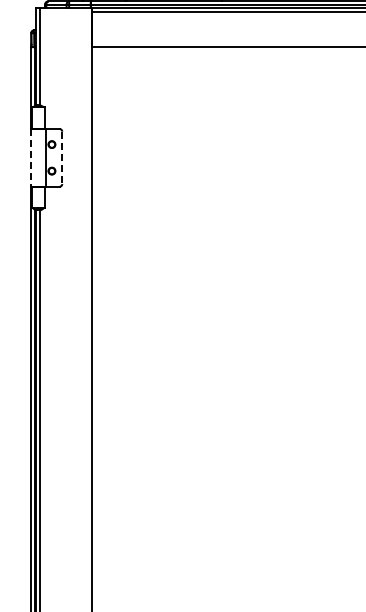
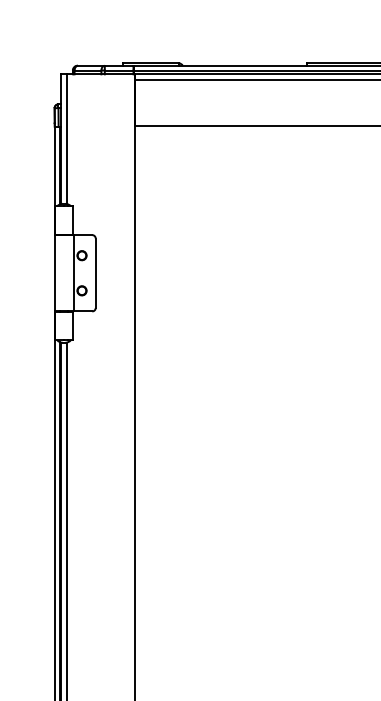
line: (31, 157) -> (54, 272), dashed -> solid
line: (62, 158) -> (96, 274), dashed -> solid

